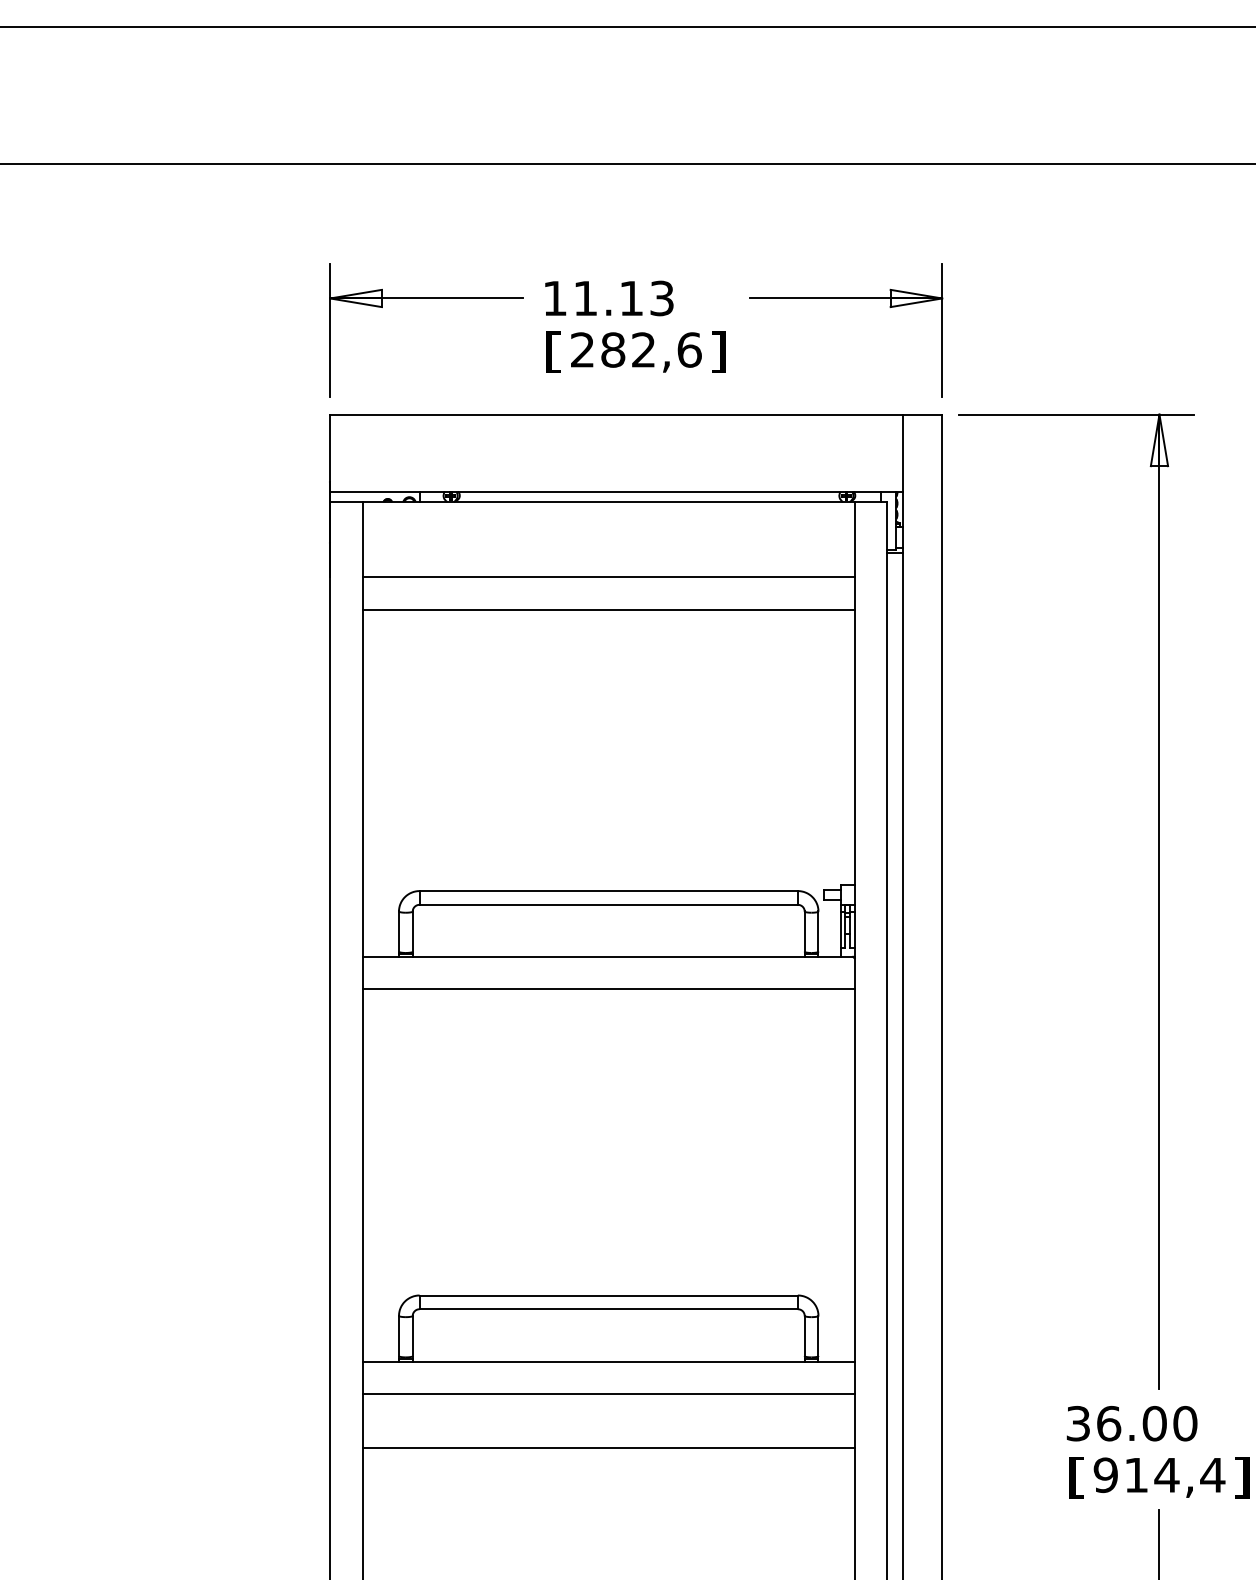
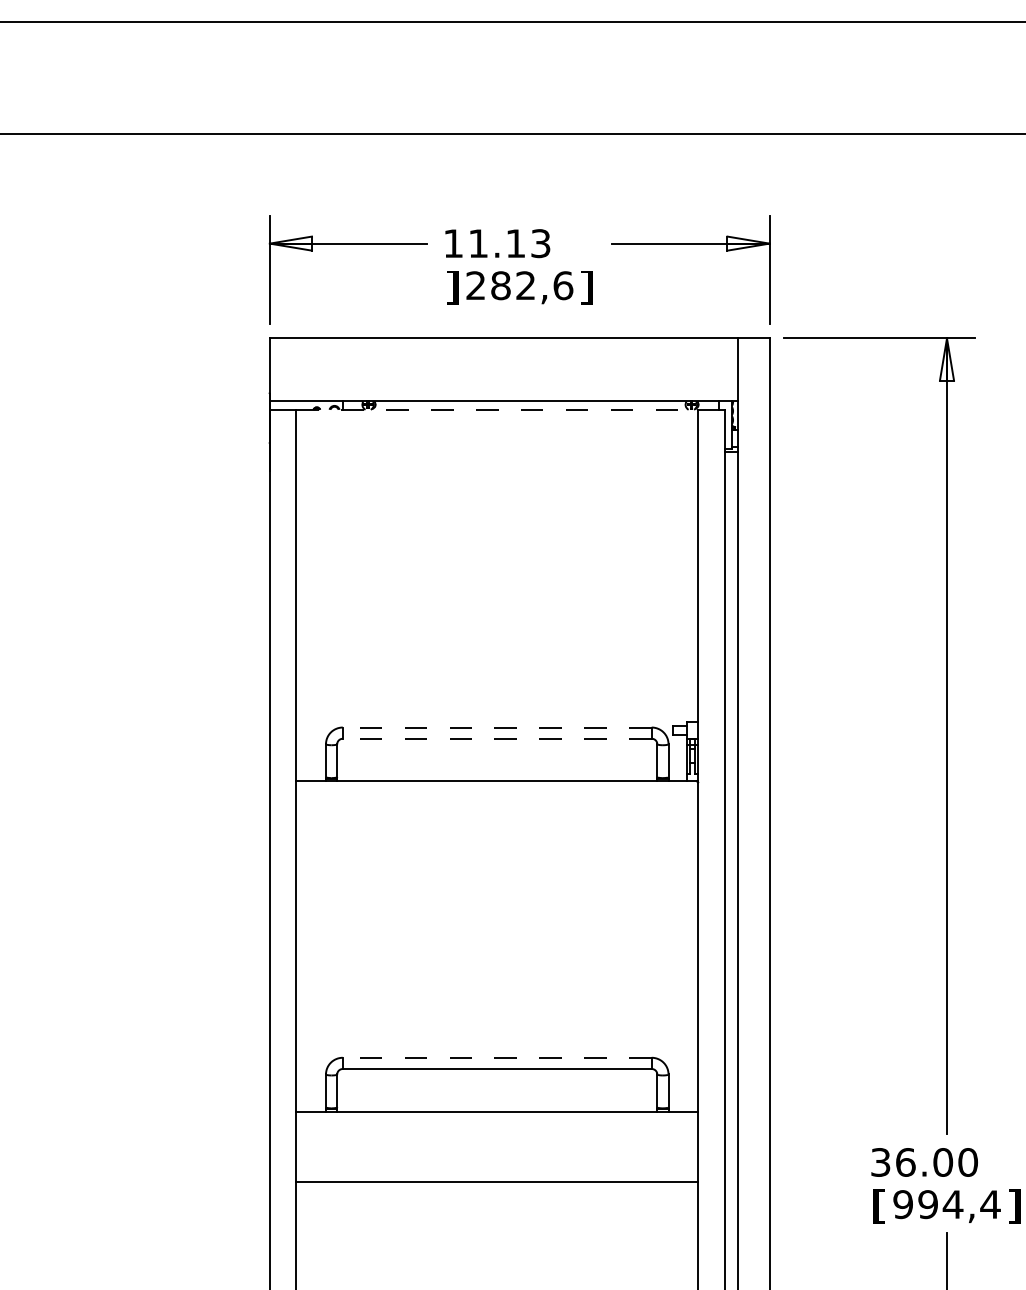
text: (553, 351) -> (452, 286), [ -> ]
line: (609, 501) -> (497, 409), solid -> dashed
line: (608, 577) -> (497, 471), removed
line: (608, 609) -> (497, 497), removed
line: (608, 891) -> (497, 727), solid -> dashed
line: (608, 904) -> (497, 738), solid -> dashed
line: (608, 989) -> (497, 807), removed
line: (608, 1295) -> (497, 1057), solid -> dashed
line: (608, 1393) -> (497, 1137), removed
text: (1136, 1475) -> (928, 1204), 914,4 -> 994,4

